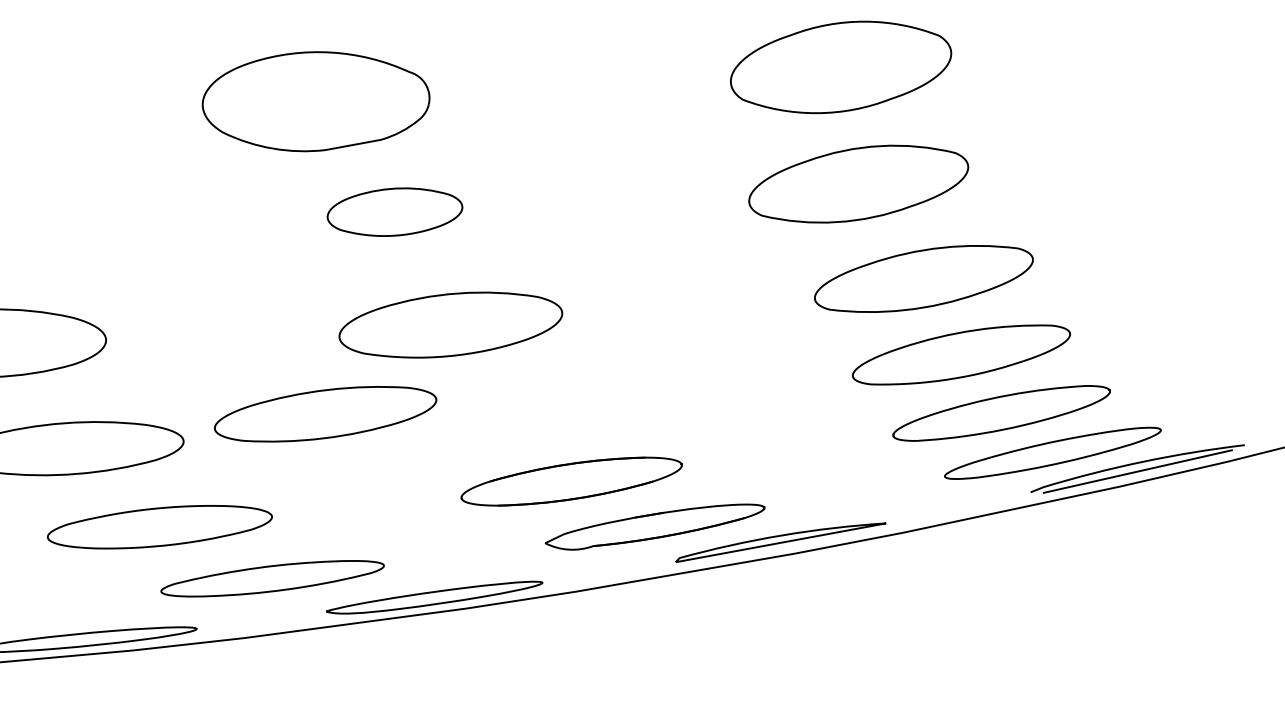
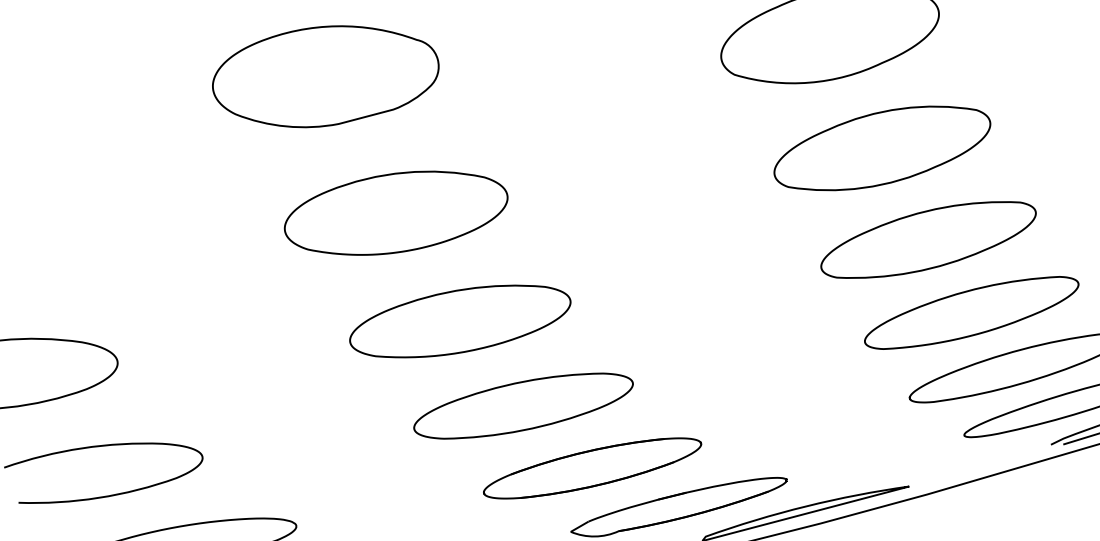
part: (315, 101) -> (325, 76), moved
part: (858, 183) -> (882, 147), moved
part: (394, 211) -> (395, 212), size x1.67
part: (325, 414) -> (523, 406), moved

